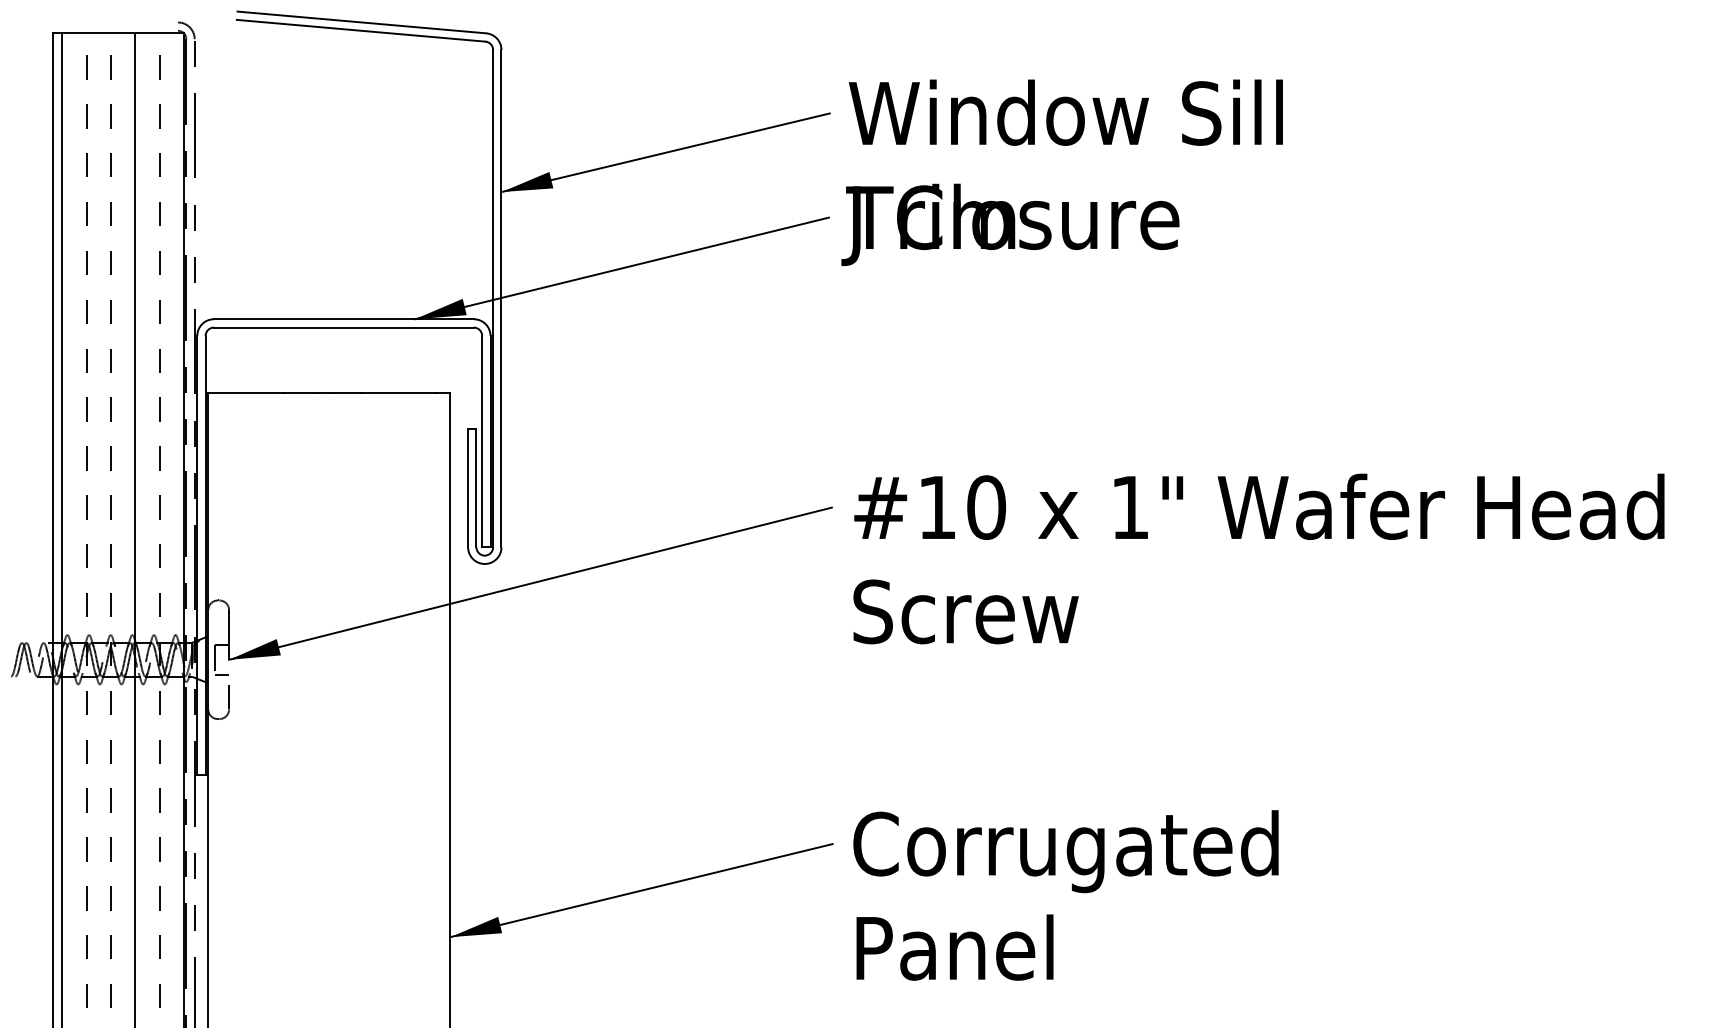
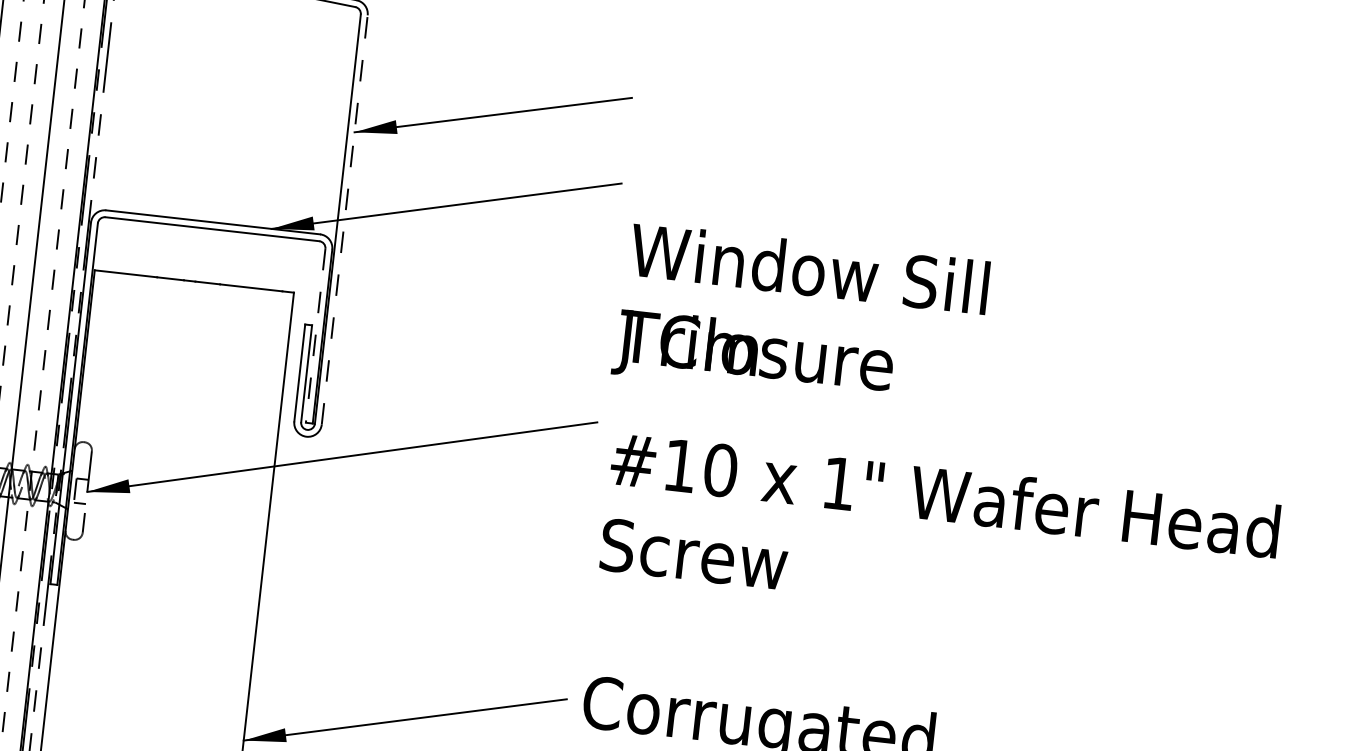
text: (1061, 172) -> (800, 317), moved
line: (501, 298) -> (344, 219), solid -> dashed
line: (482, 441) -> (315, 335), solid -> dashed
text: (1258, 558) -> (939, 537), moved

